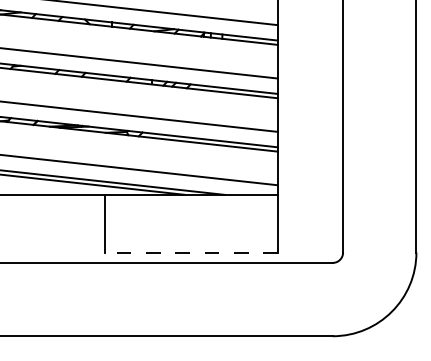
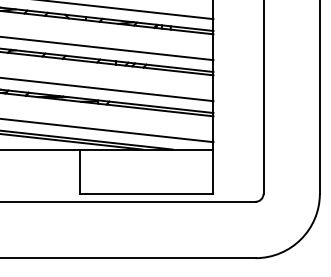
line: (190, 252) -> (146, 193), dashed -> solid

